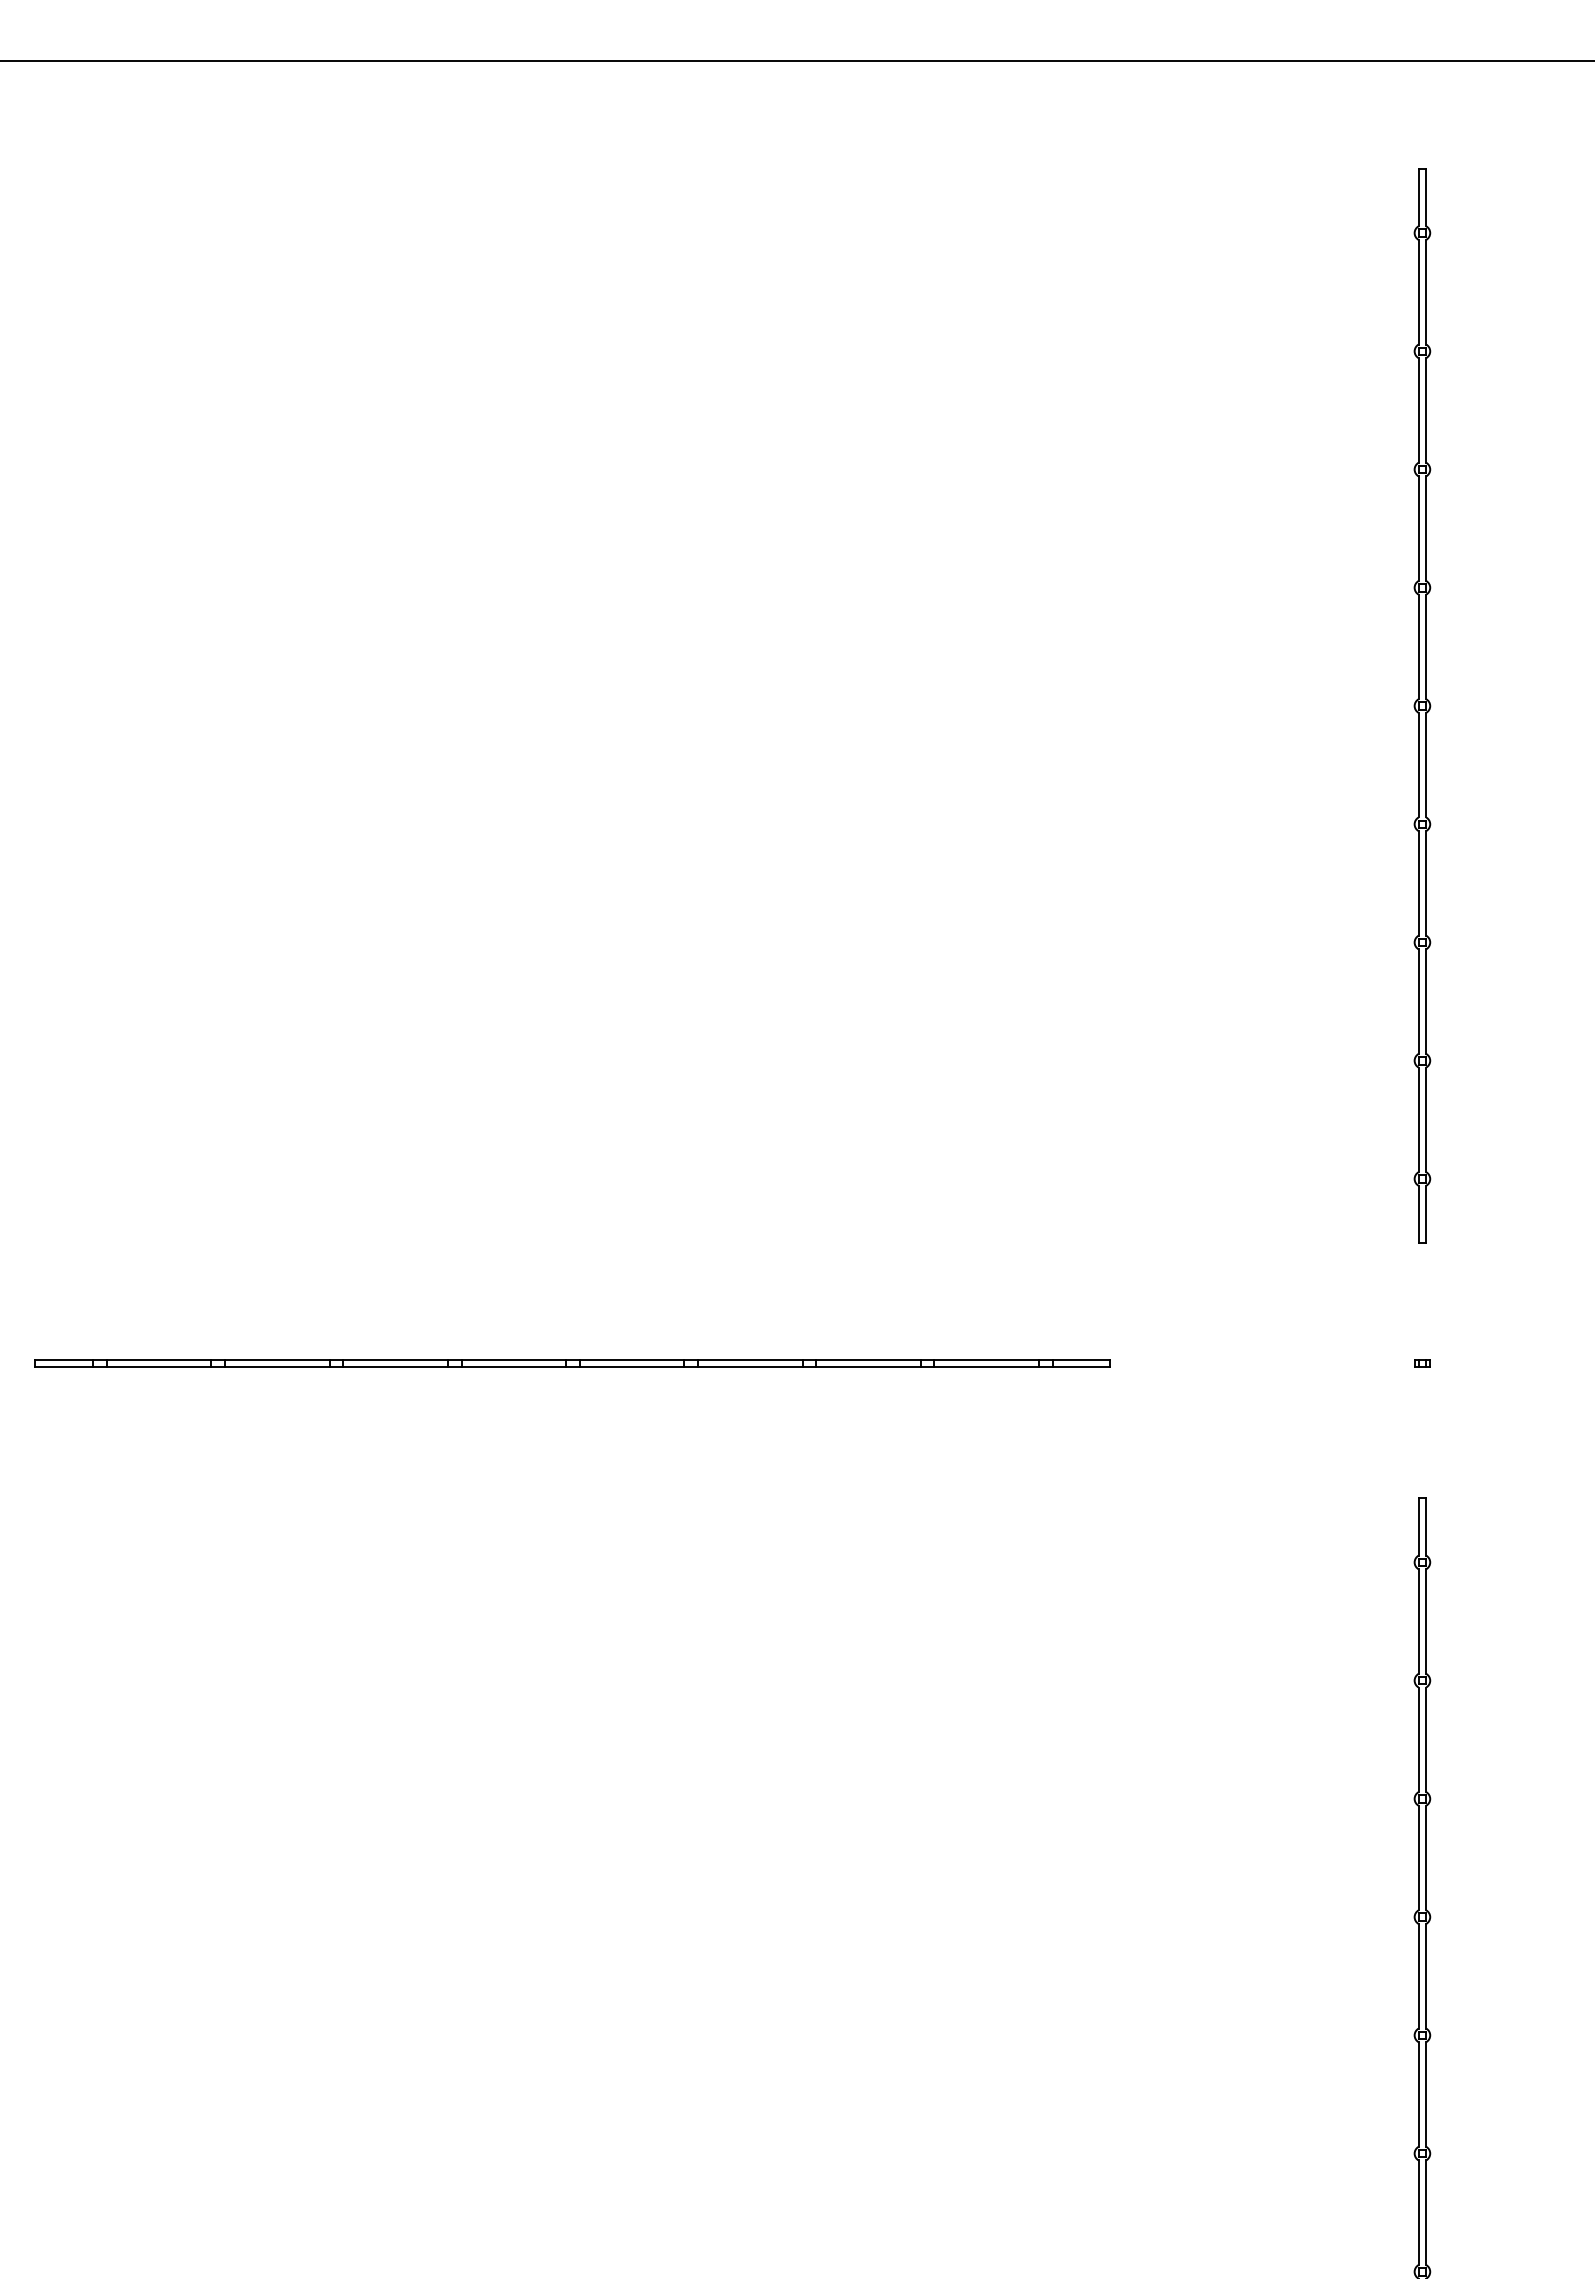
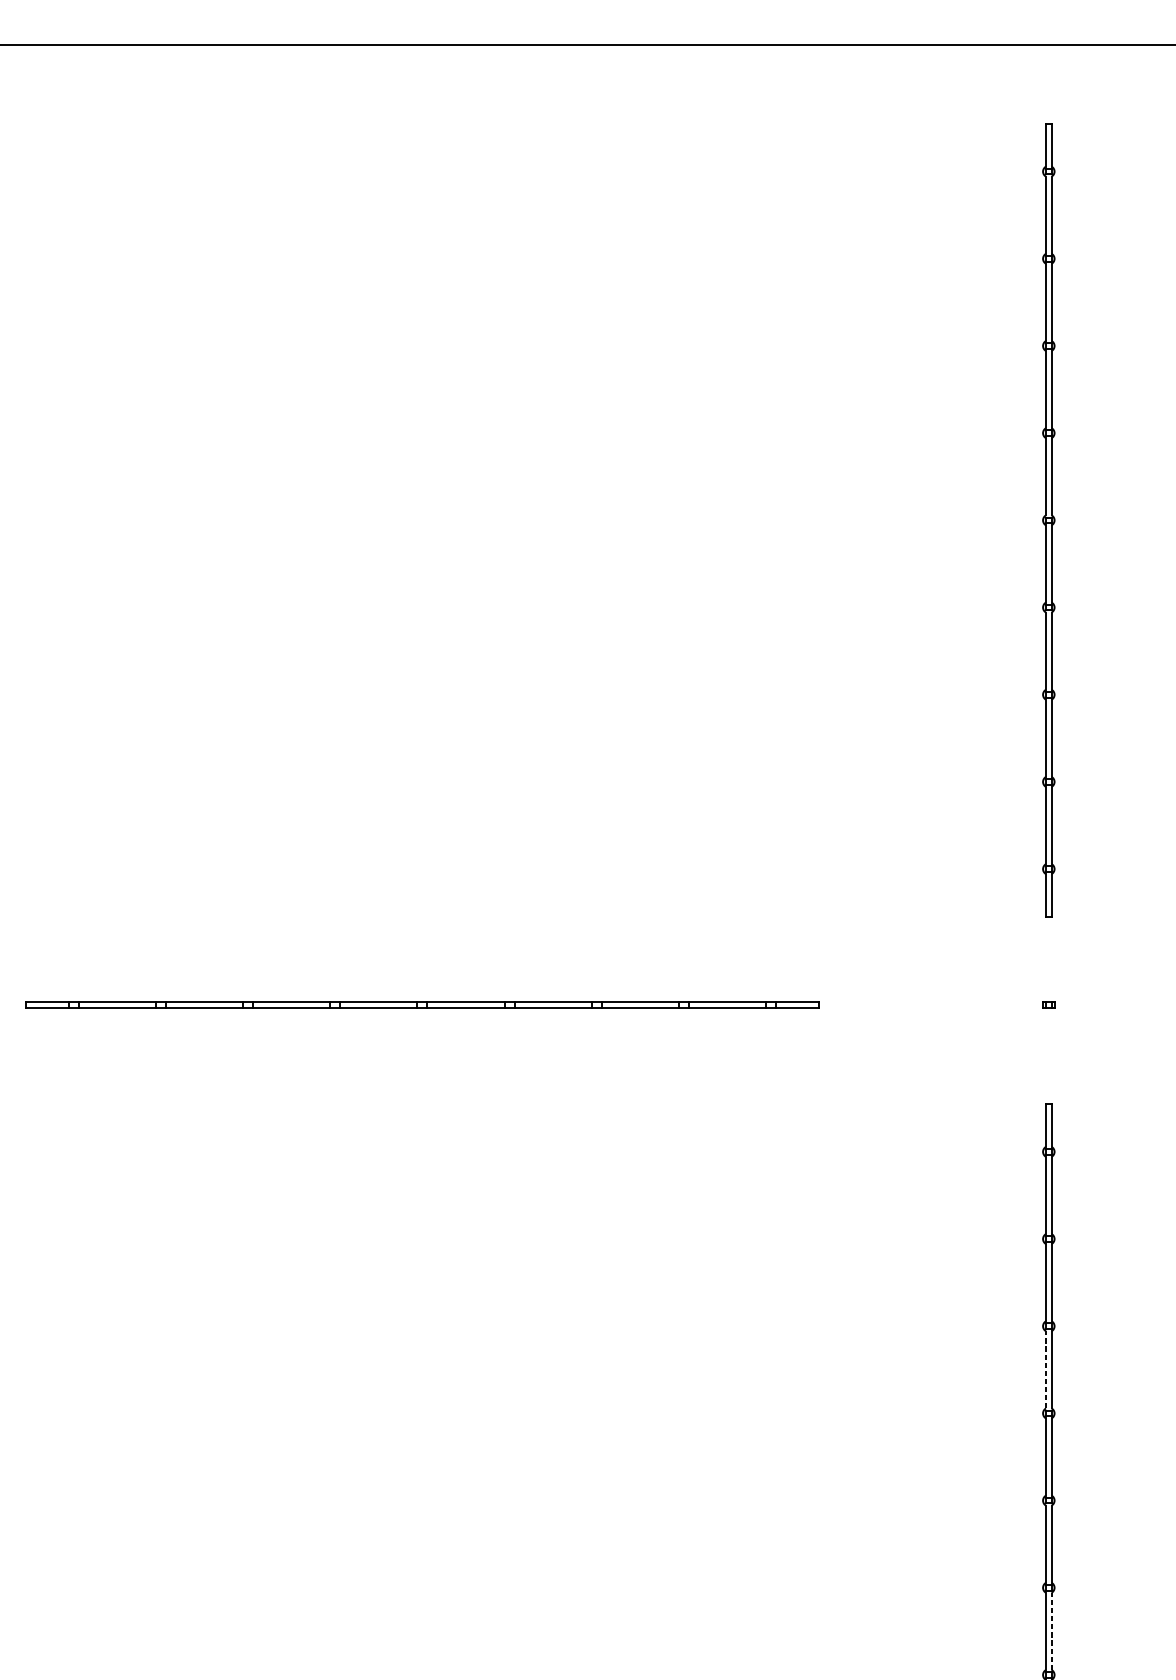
line: (1418, 1857) -> (1045, 1369), solid -> dashed
line: (1426, 2212) -> (1051, 1631), solid -> dashed

